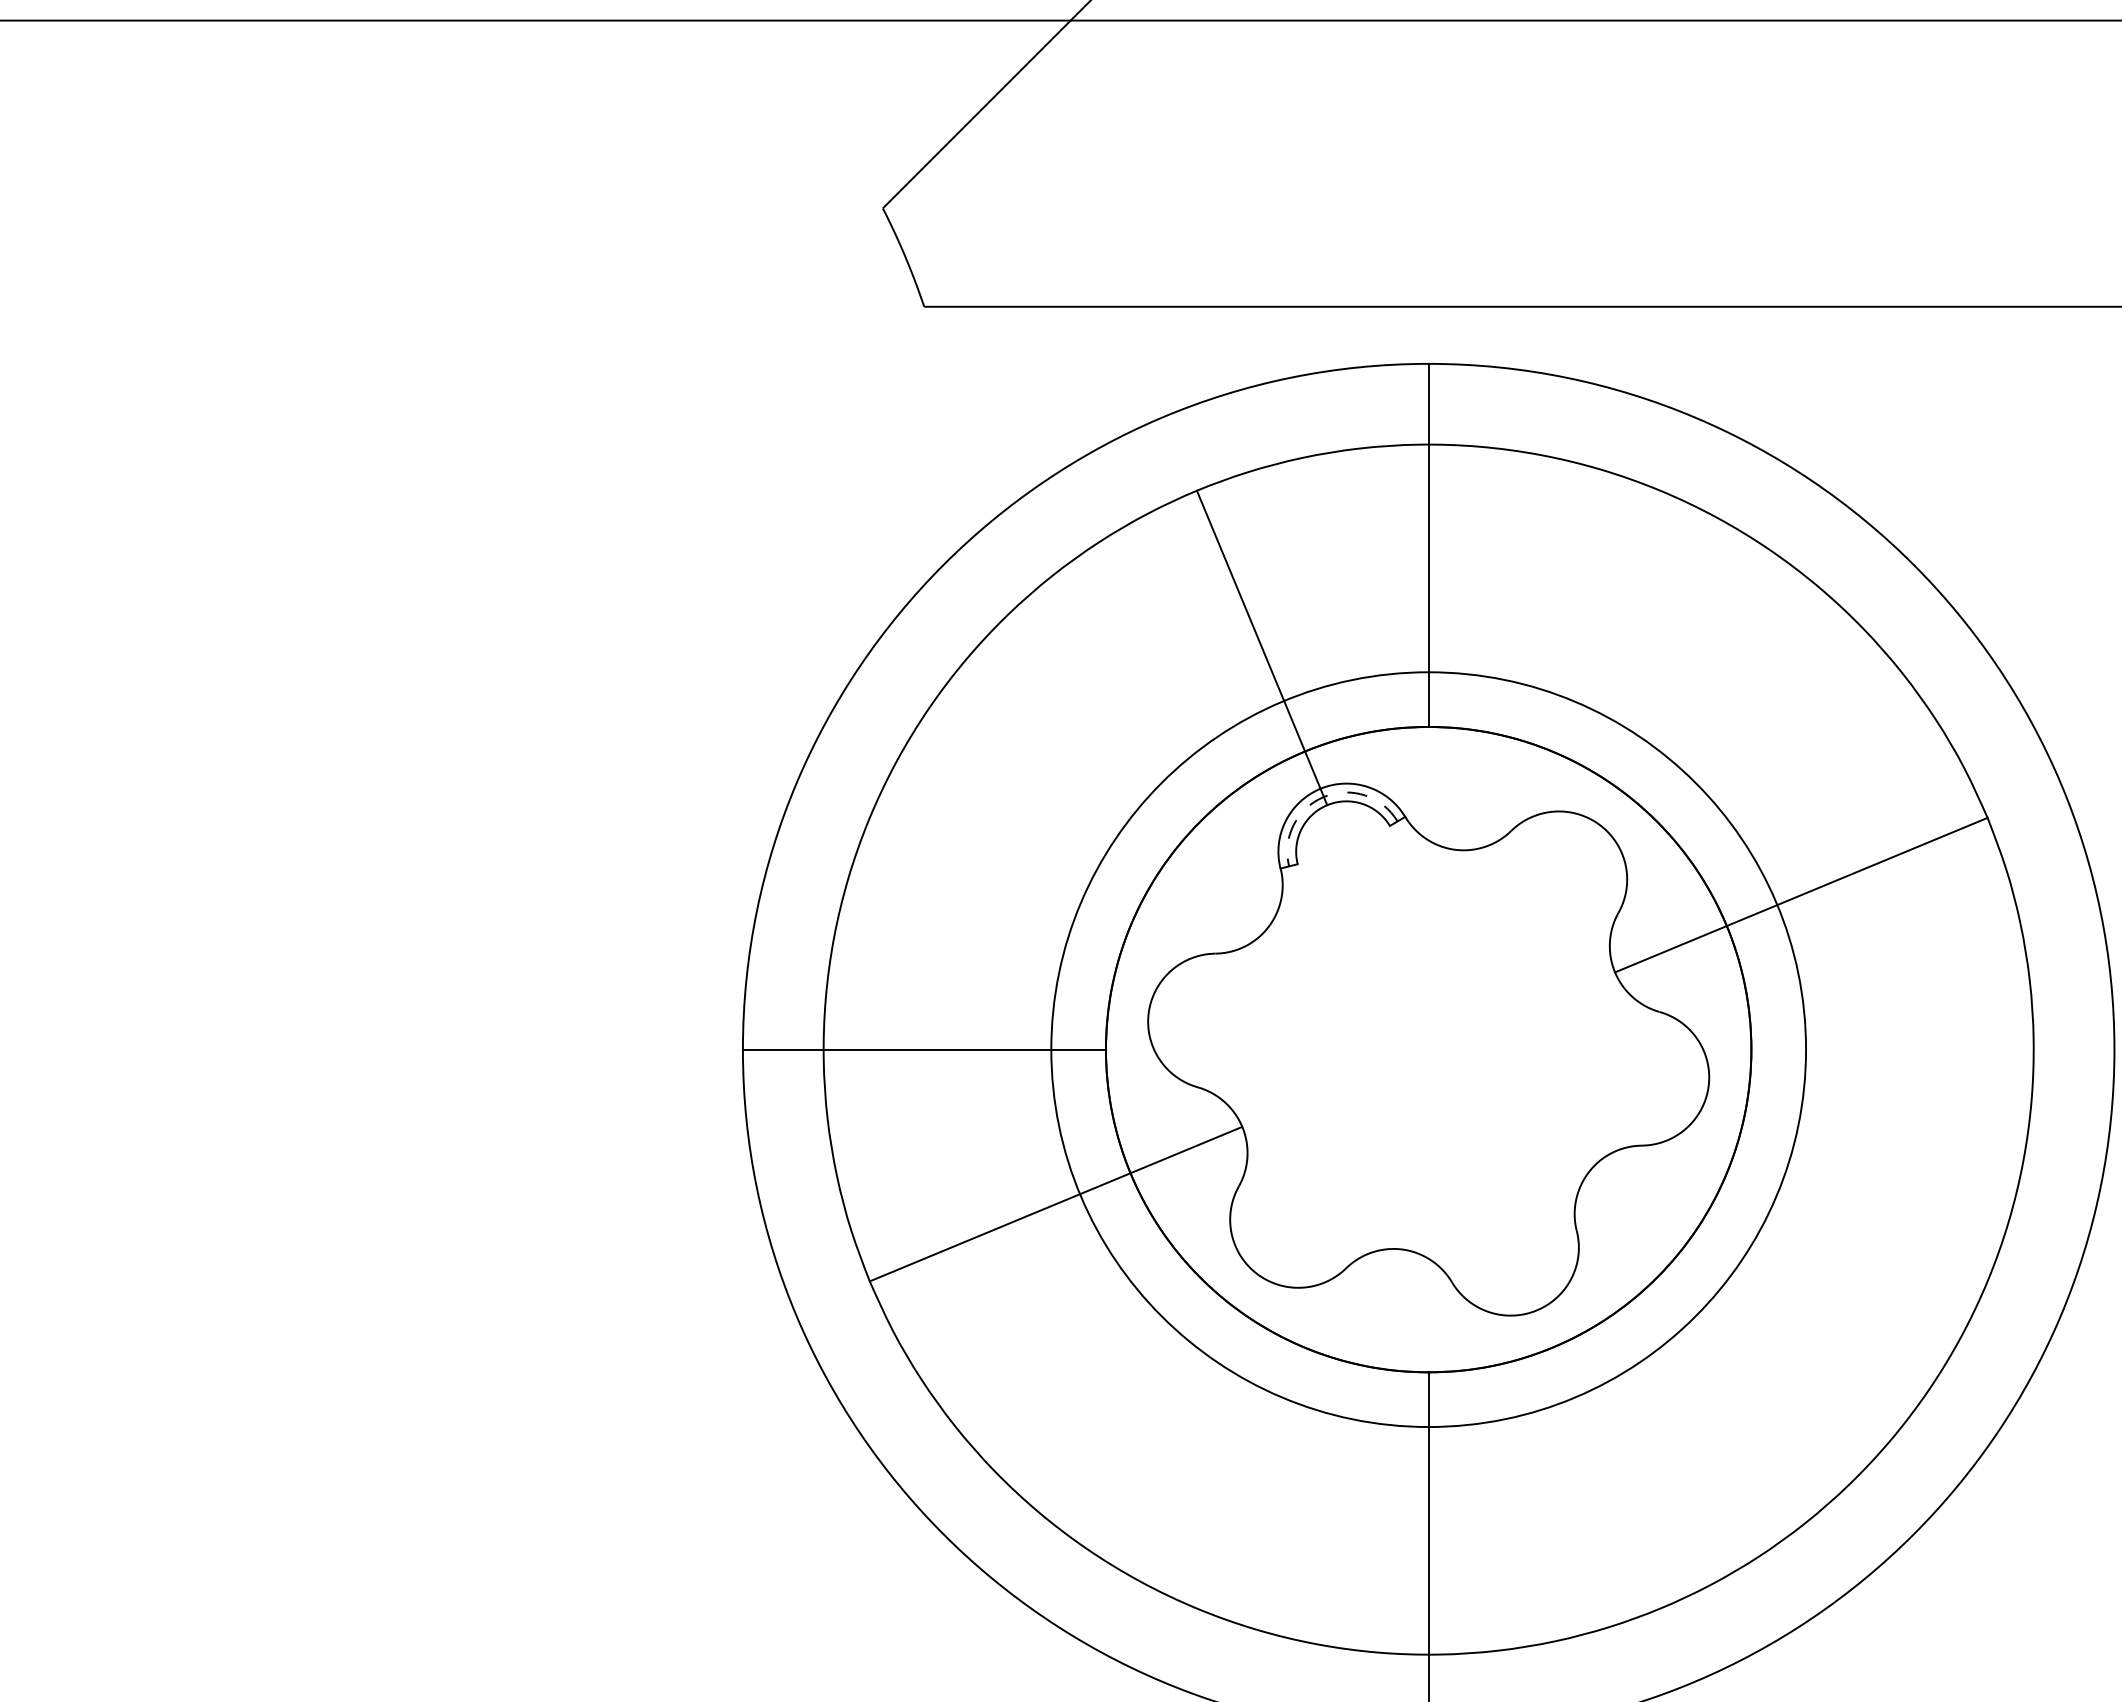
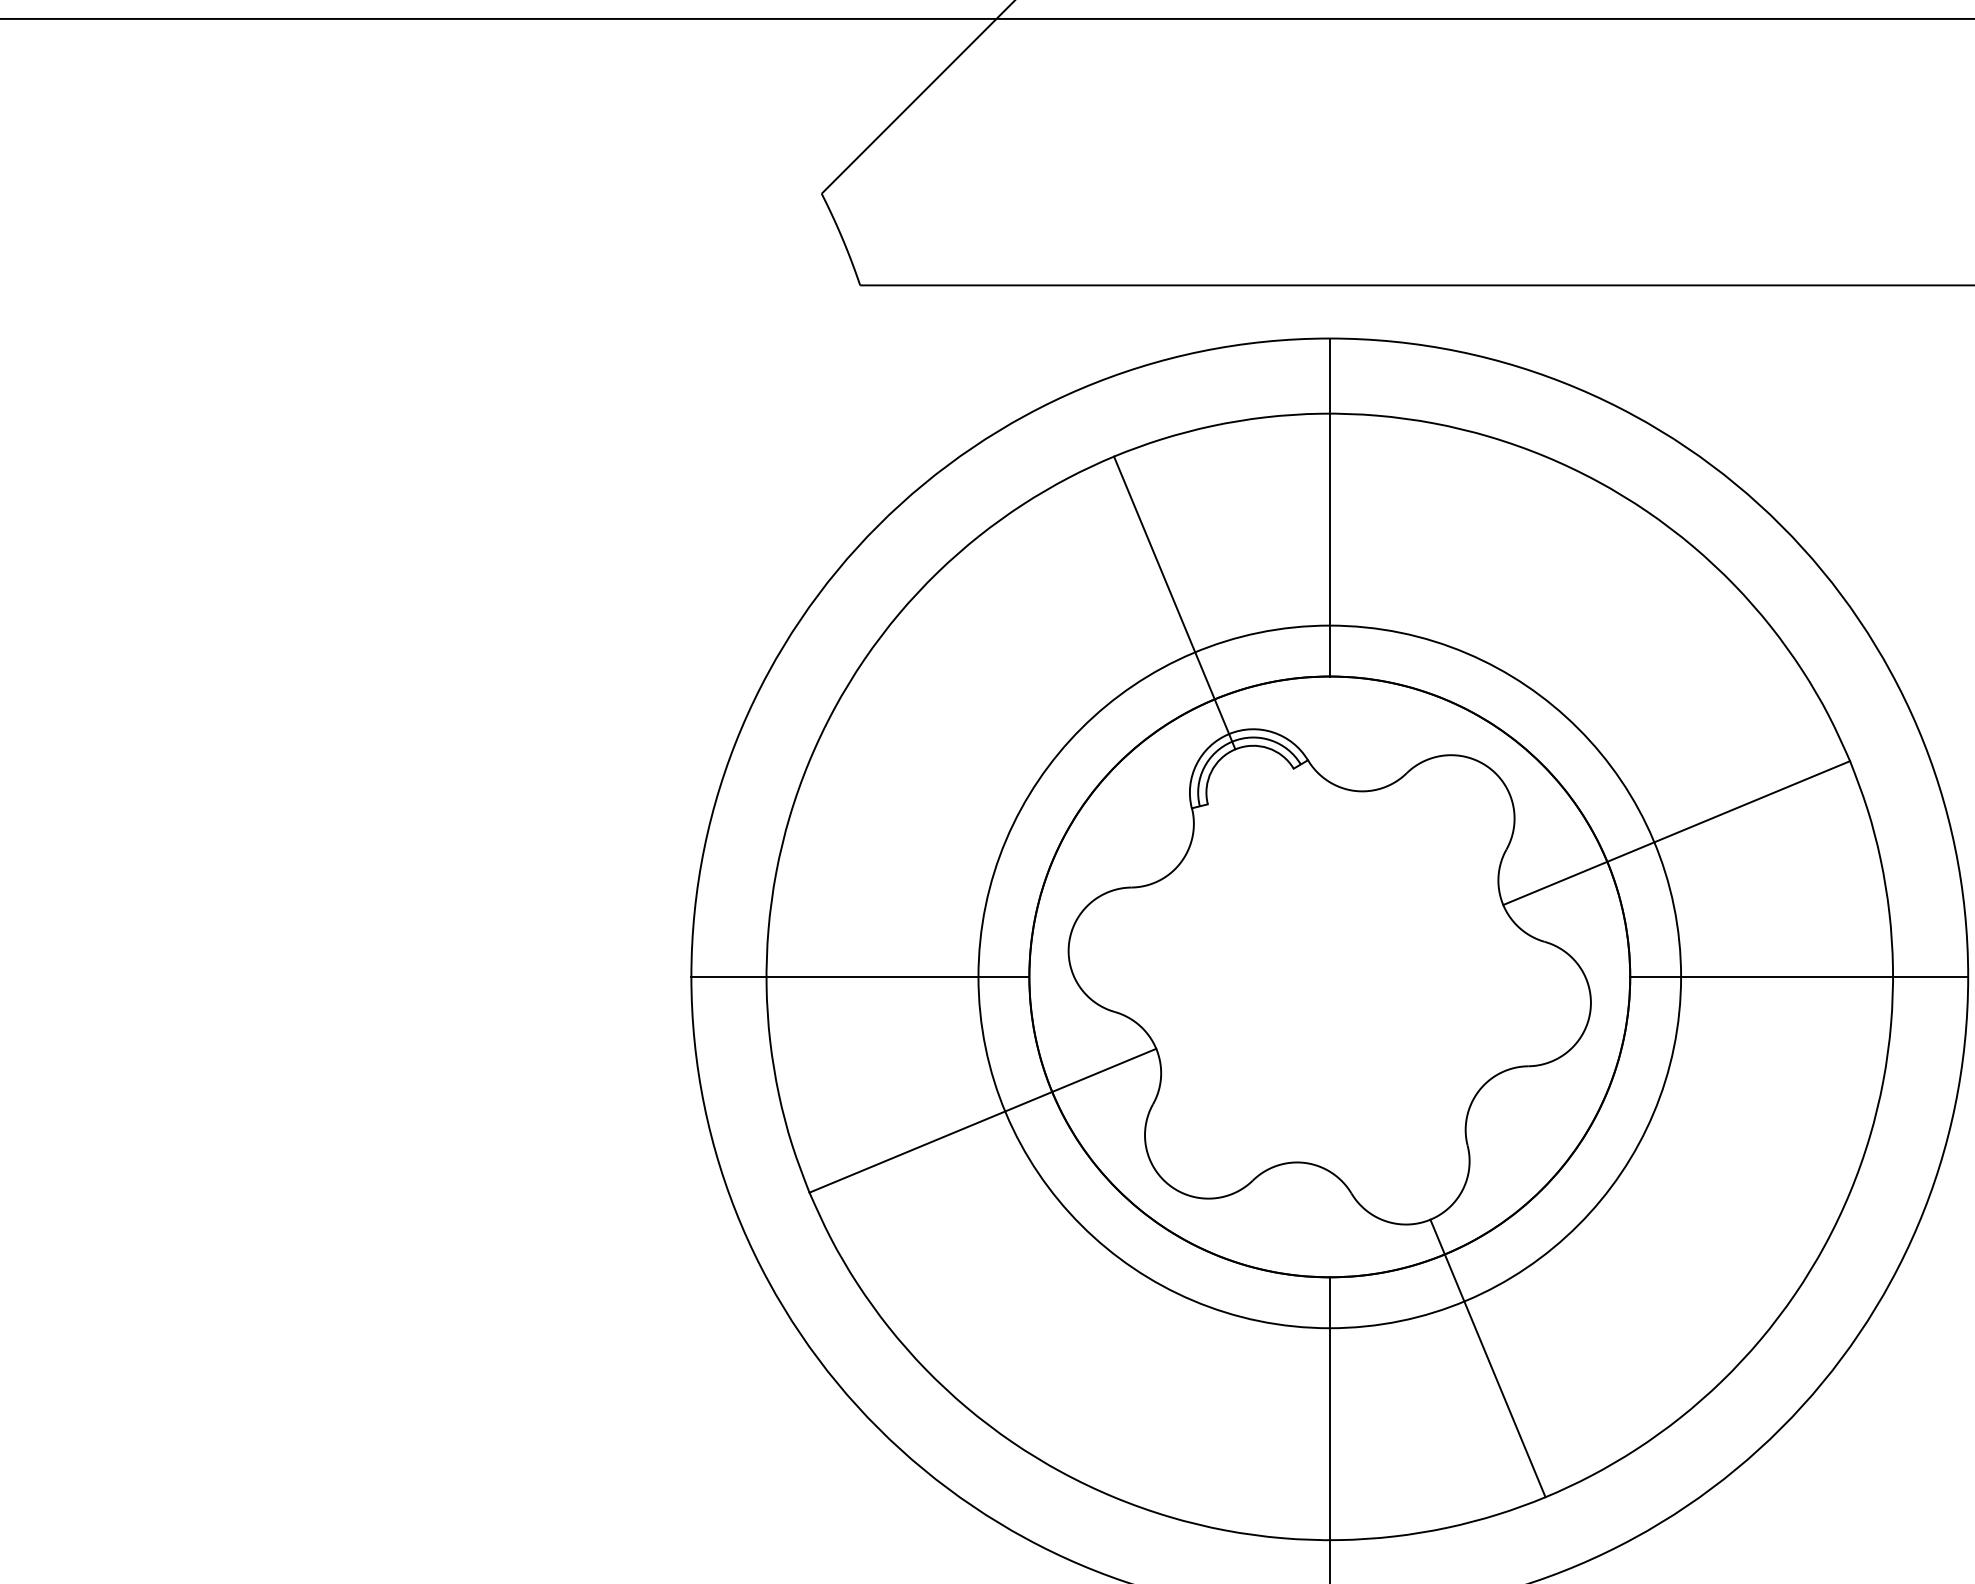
arc: (1324, 796) -> (1232, 741), dashed -> solid
line: (1933, 1049) -> (1799, 976), added
line: (1598, 1459) -> (1487, 1358), added

